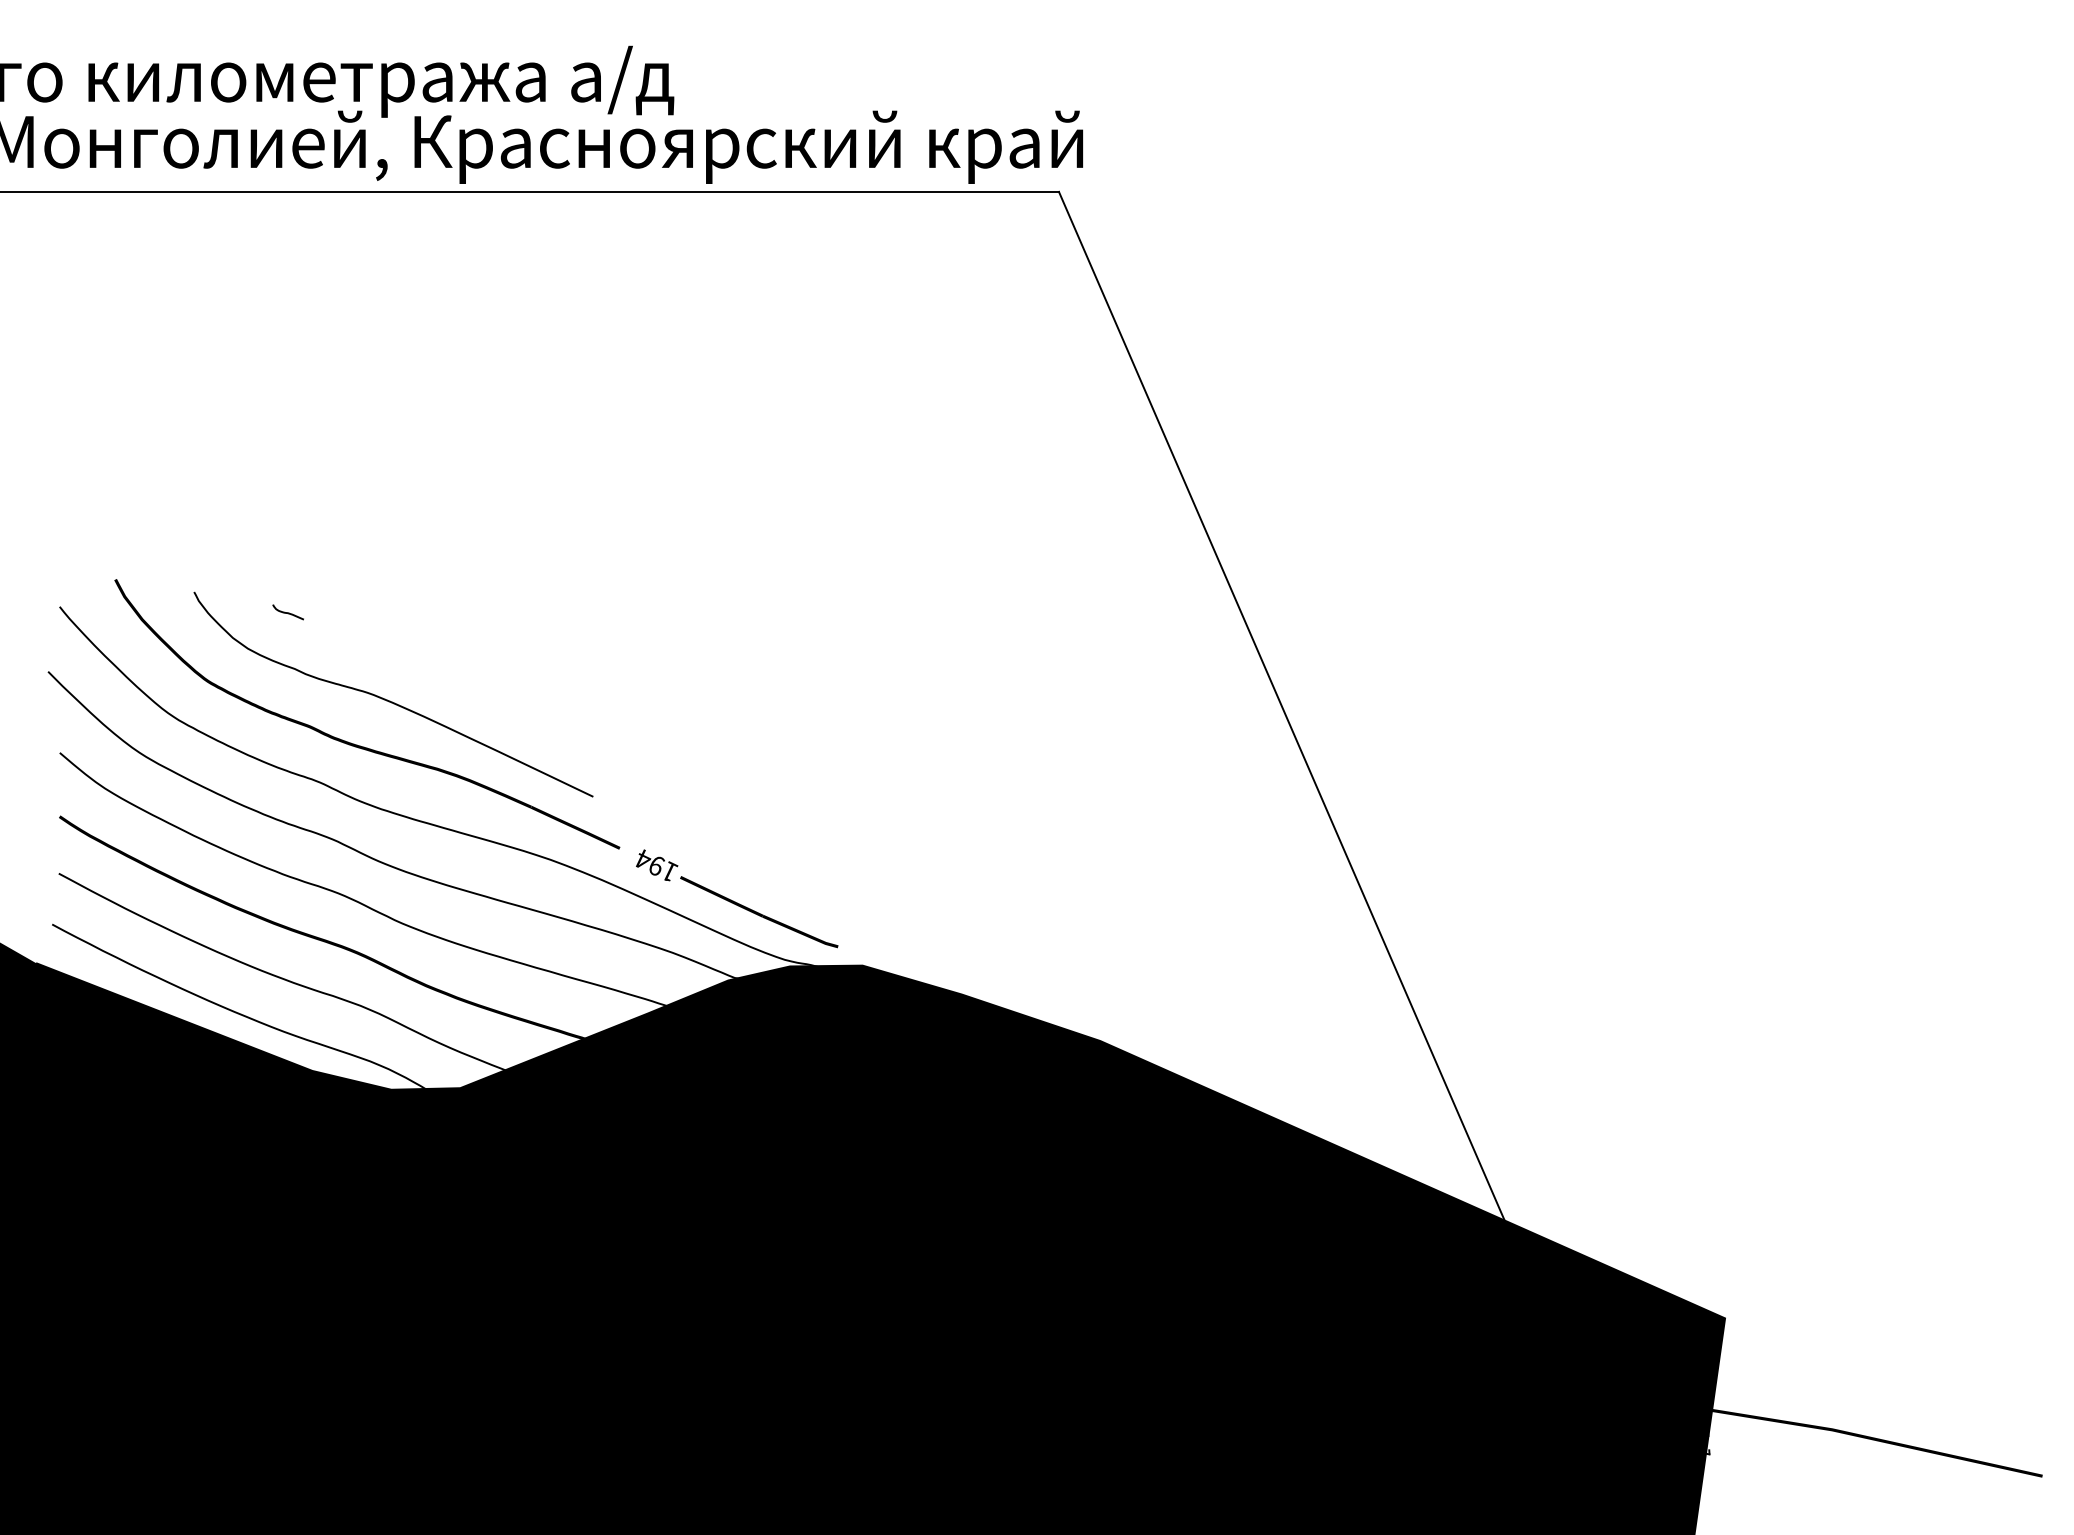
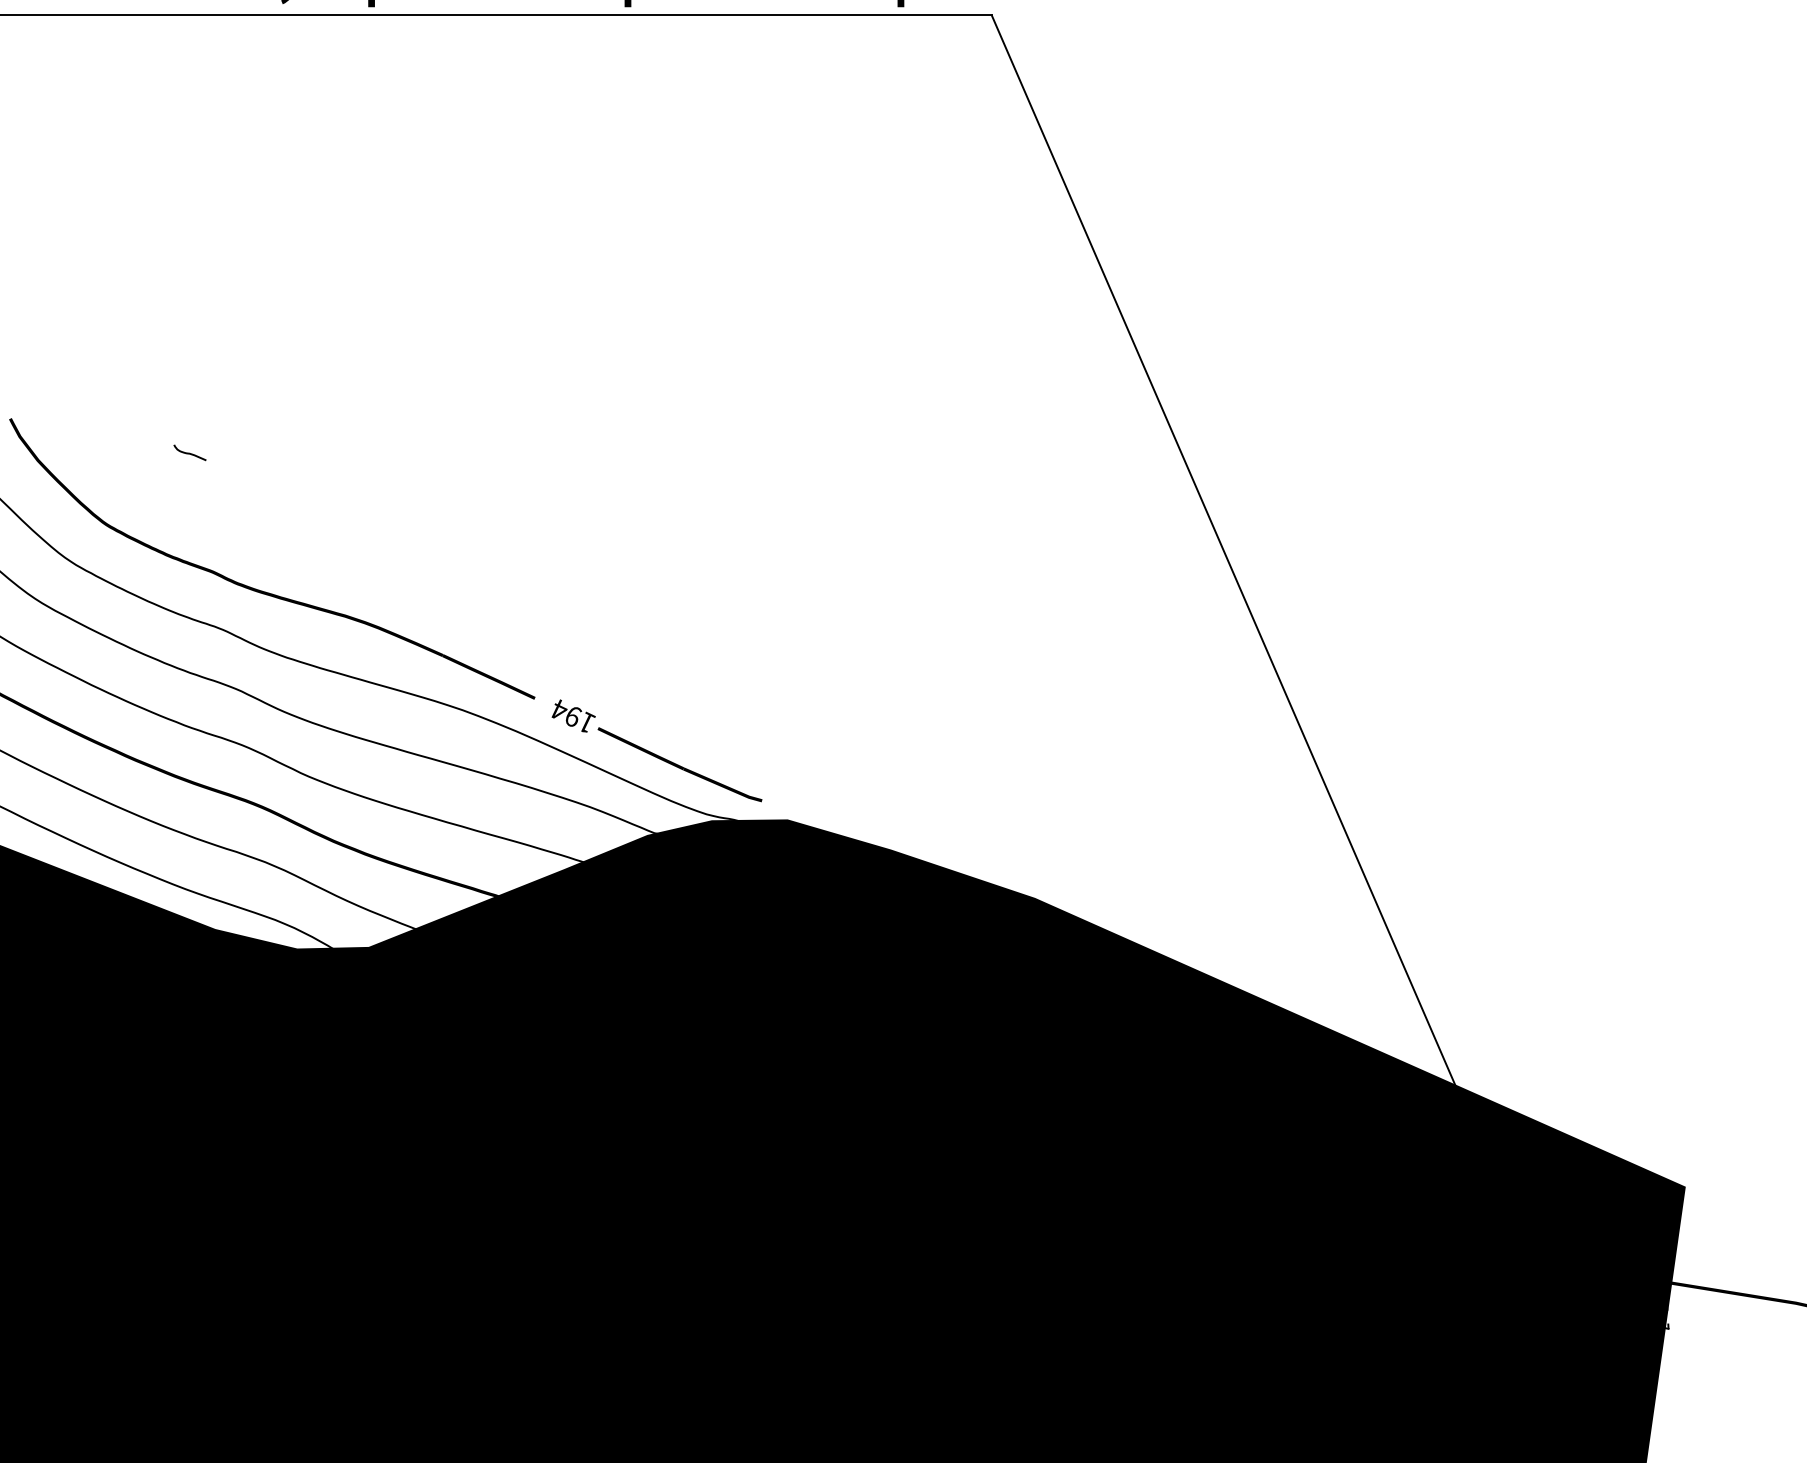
curve: (390, 700) -> (296, 544), removed

